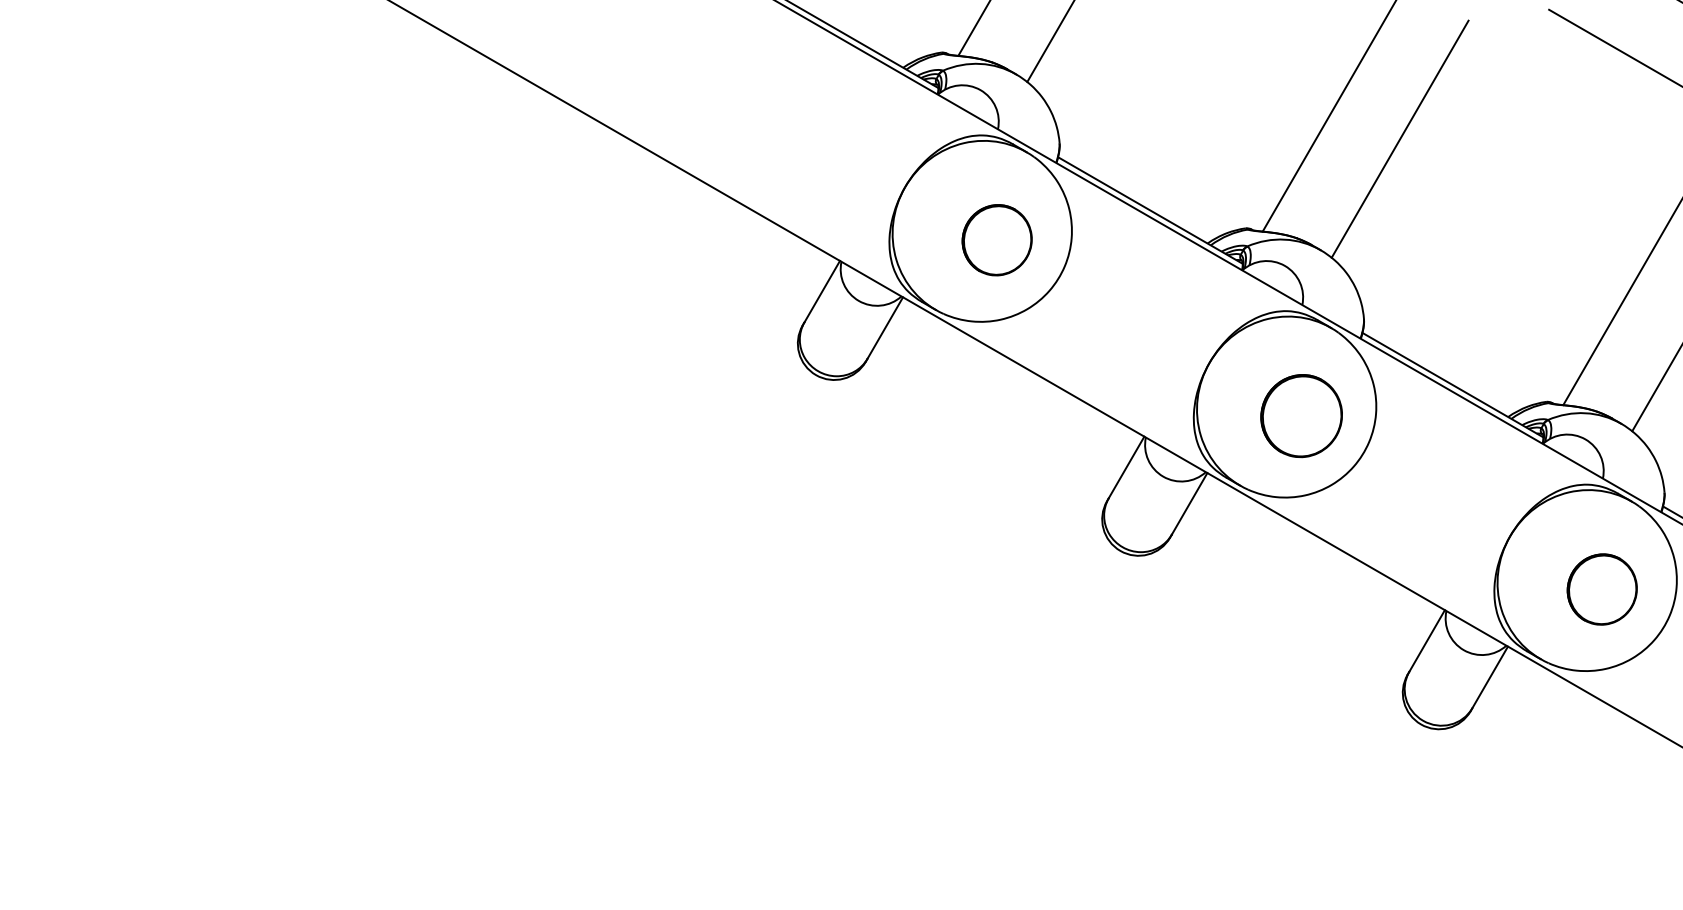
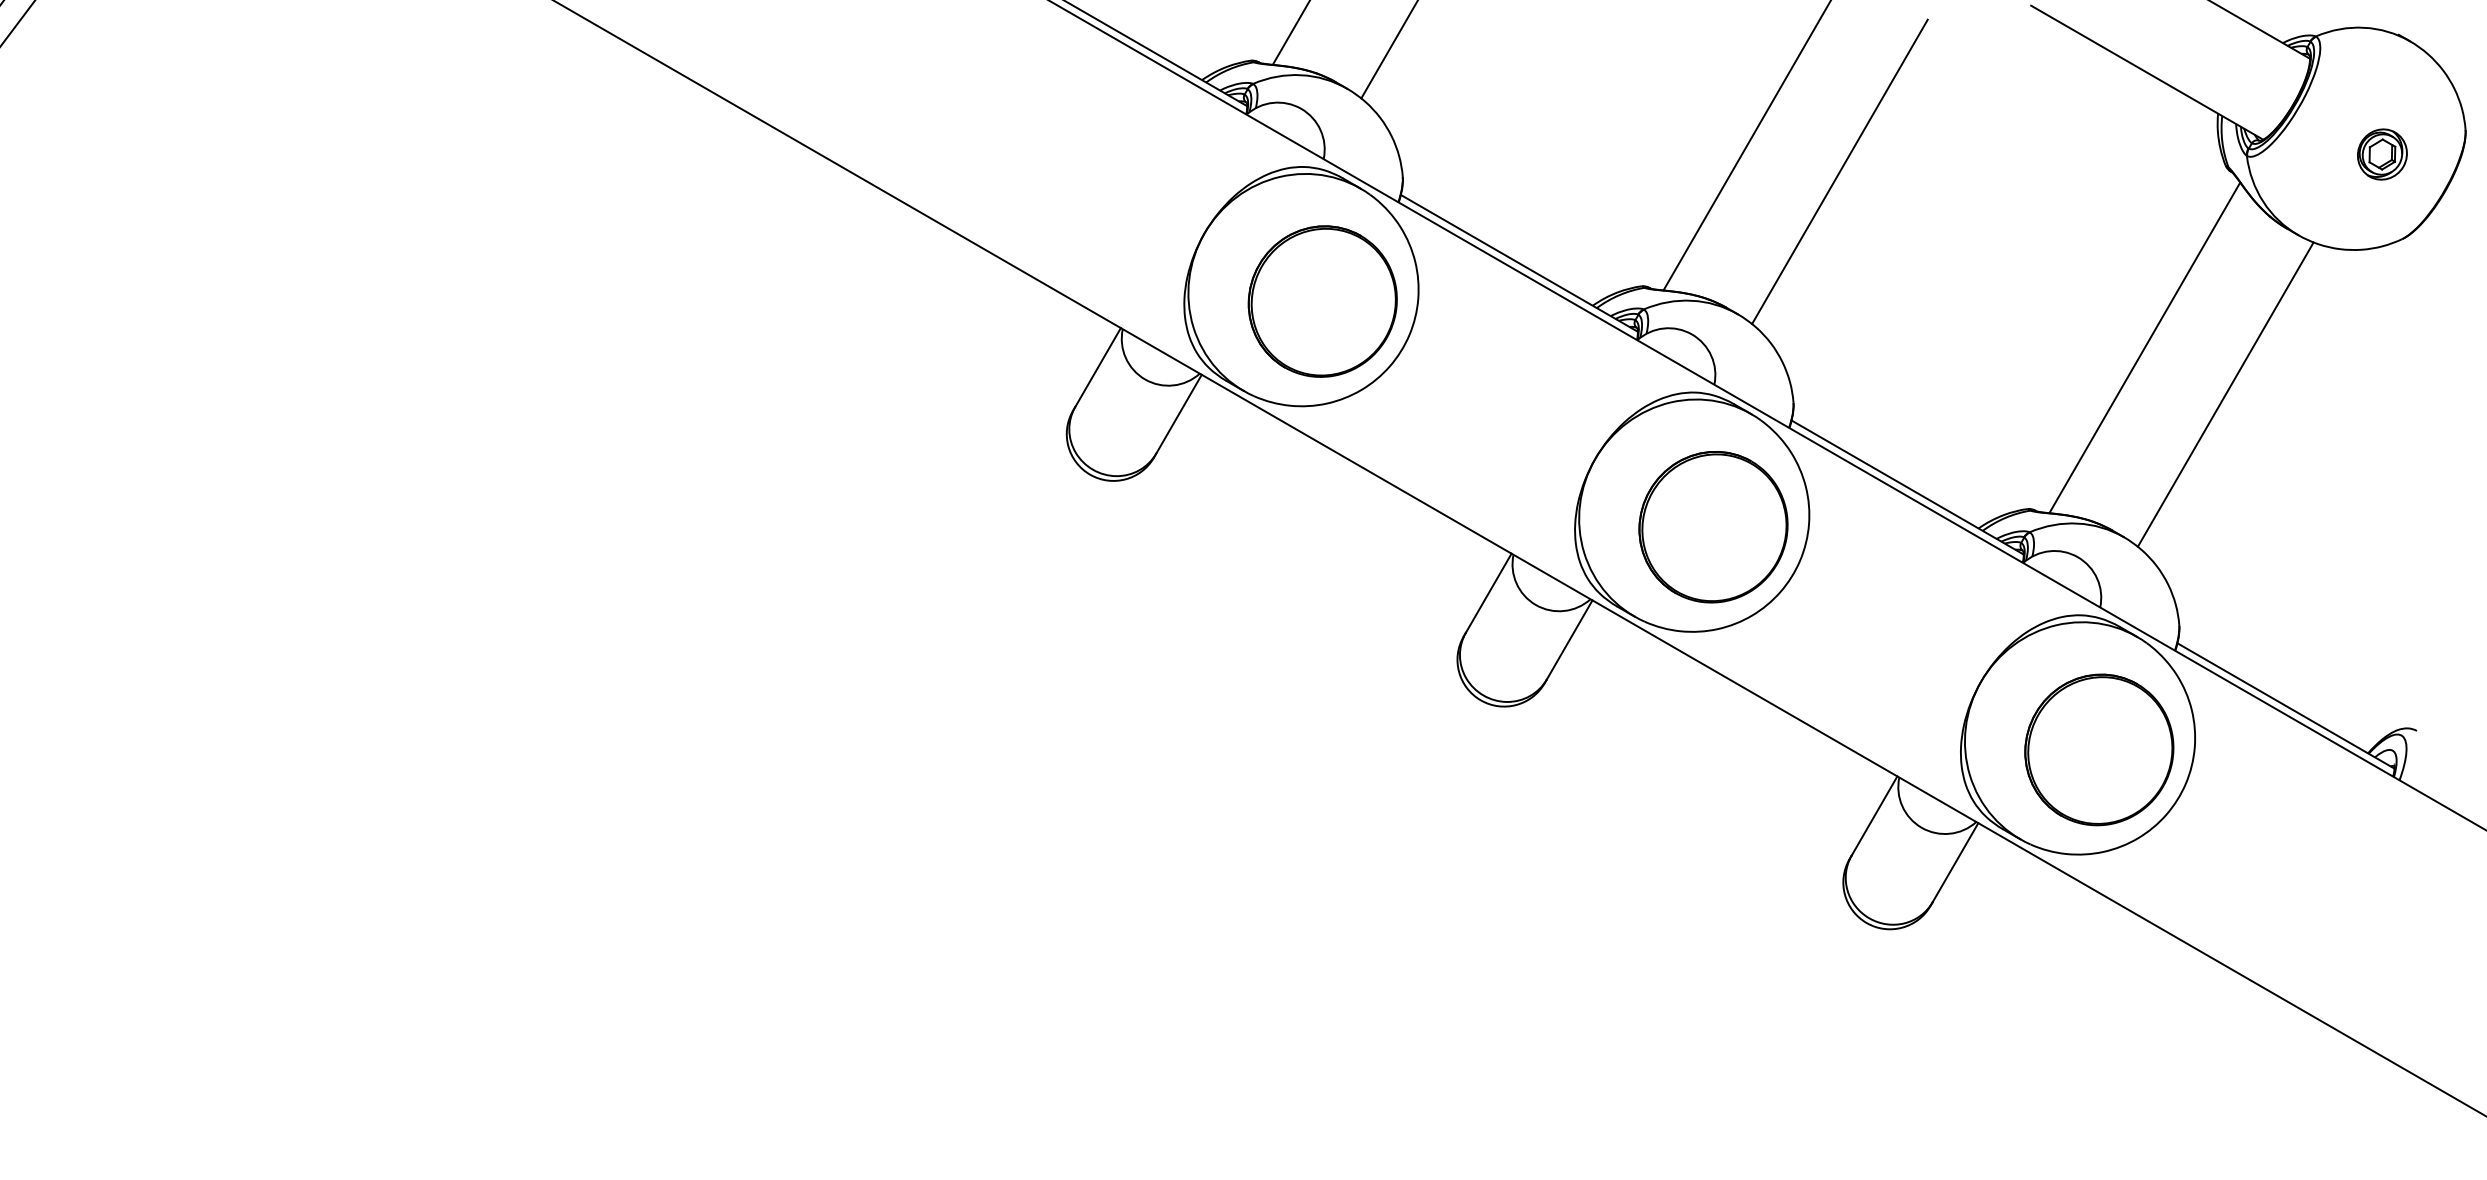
part: (997, 240) -> (1322, 301), size x1.67
part: (1301, 416) -> (1713, 527), size x1.43
part: (1602, 589) -> (2099, 749), size x1.67

